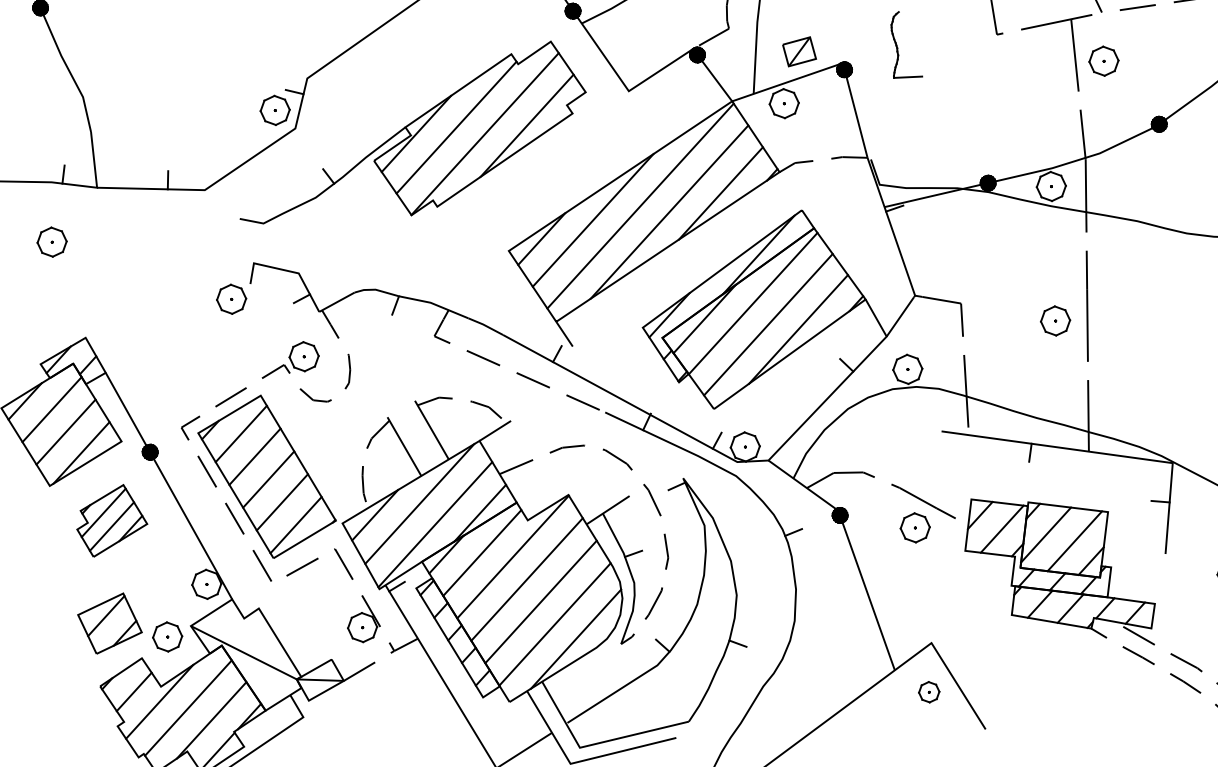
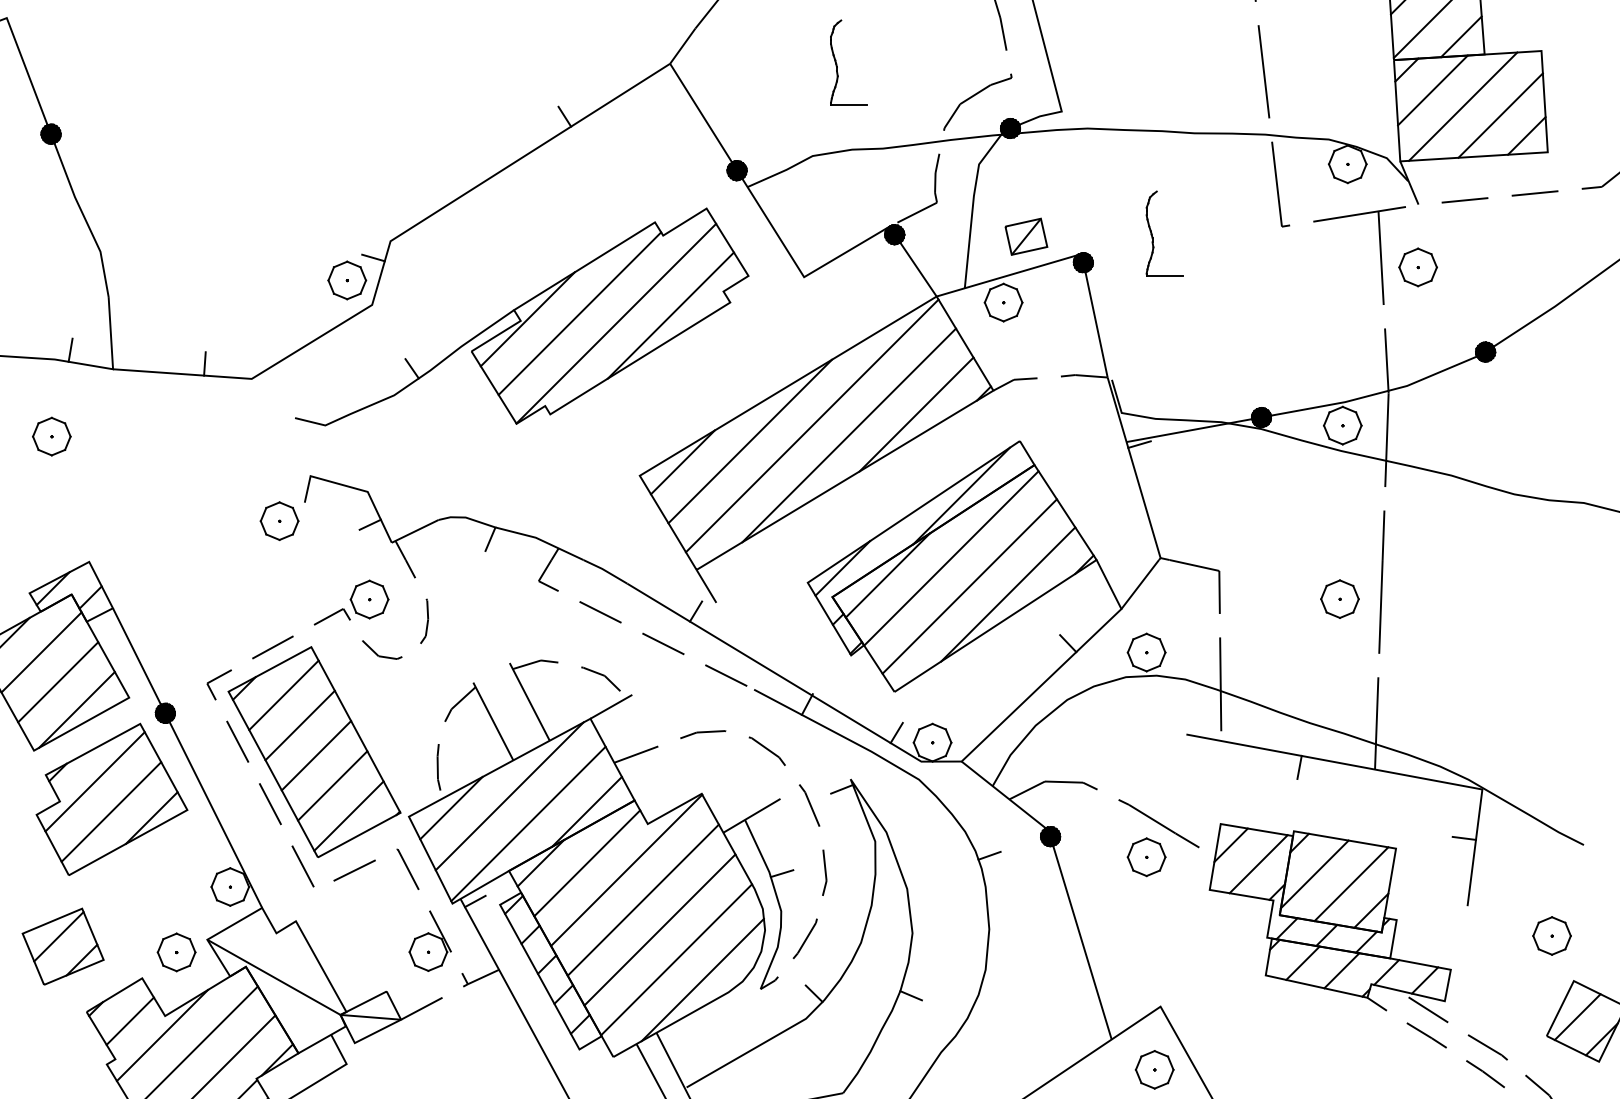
part: (111, 520) -> (111, 798), size x1.67
part: (109, 623) -> (62, 946), moved
part: (929, 691) -> (1154, 1069), size x1.43

